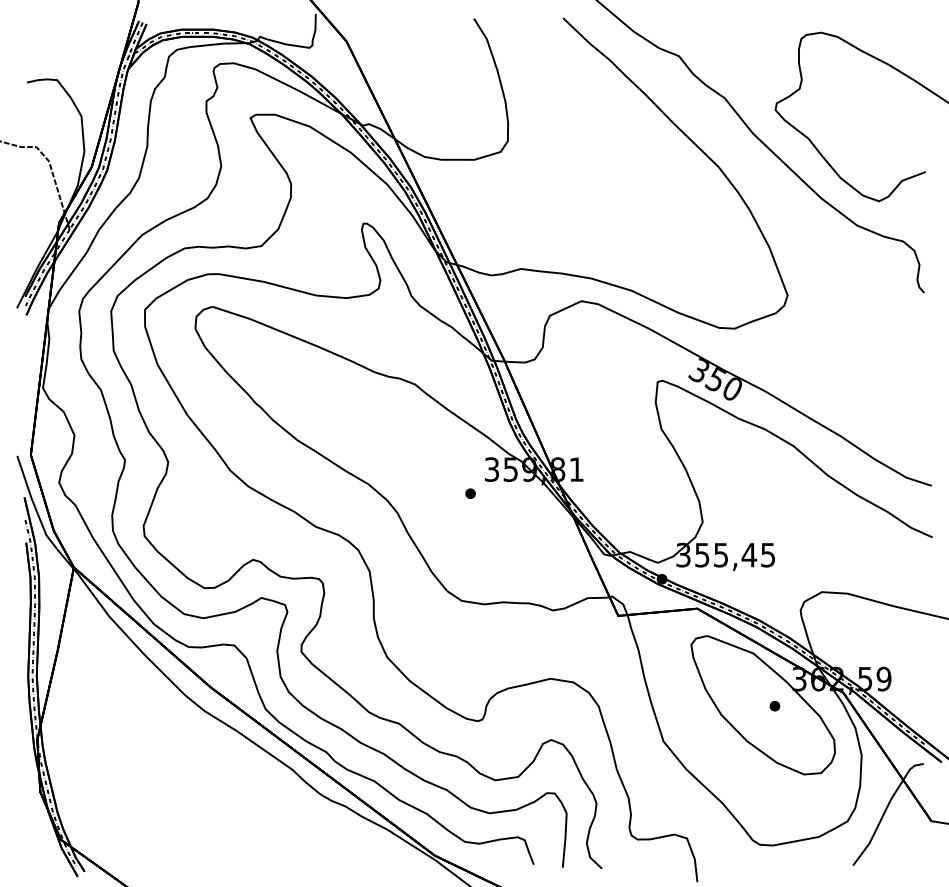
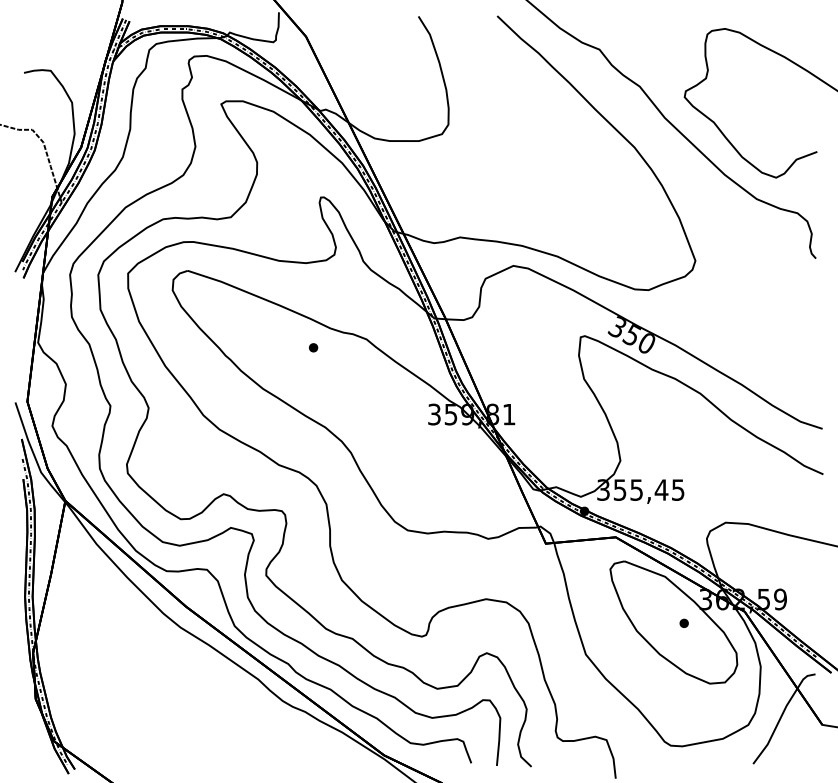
part: (470, 493) -> (313, 347), moved

